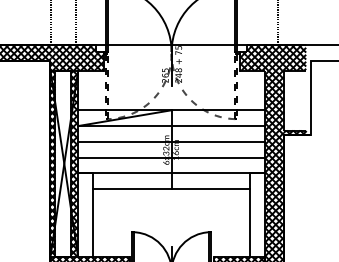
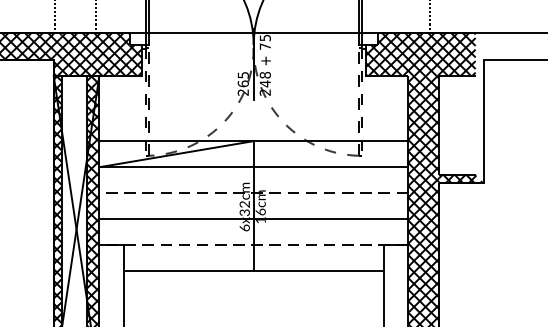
line: (171, 141) -> (253, 192), solid -> dashed
line: (171, 173) -> (253, 245), solid -> dashed

